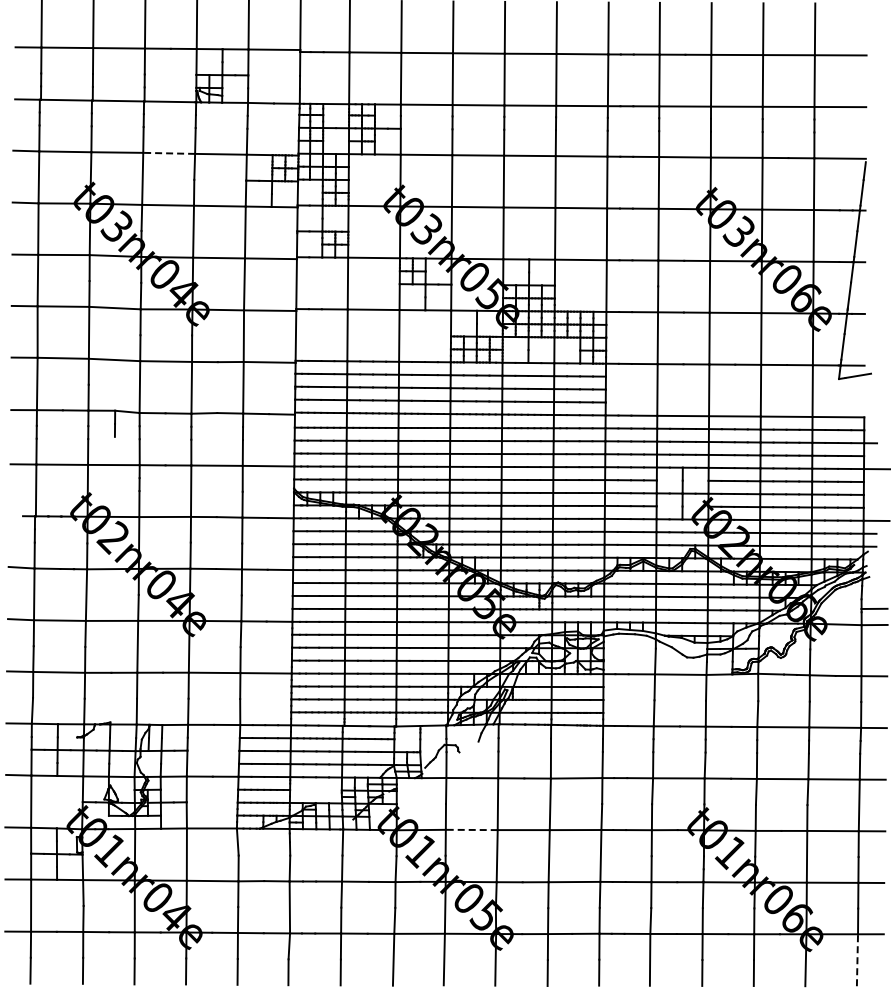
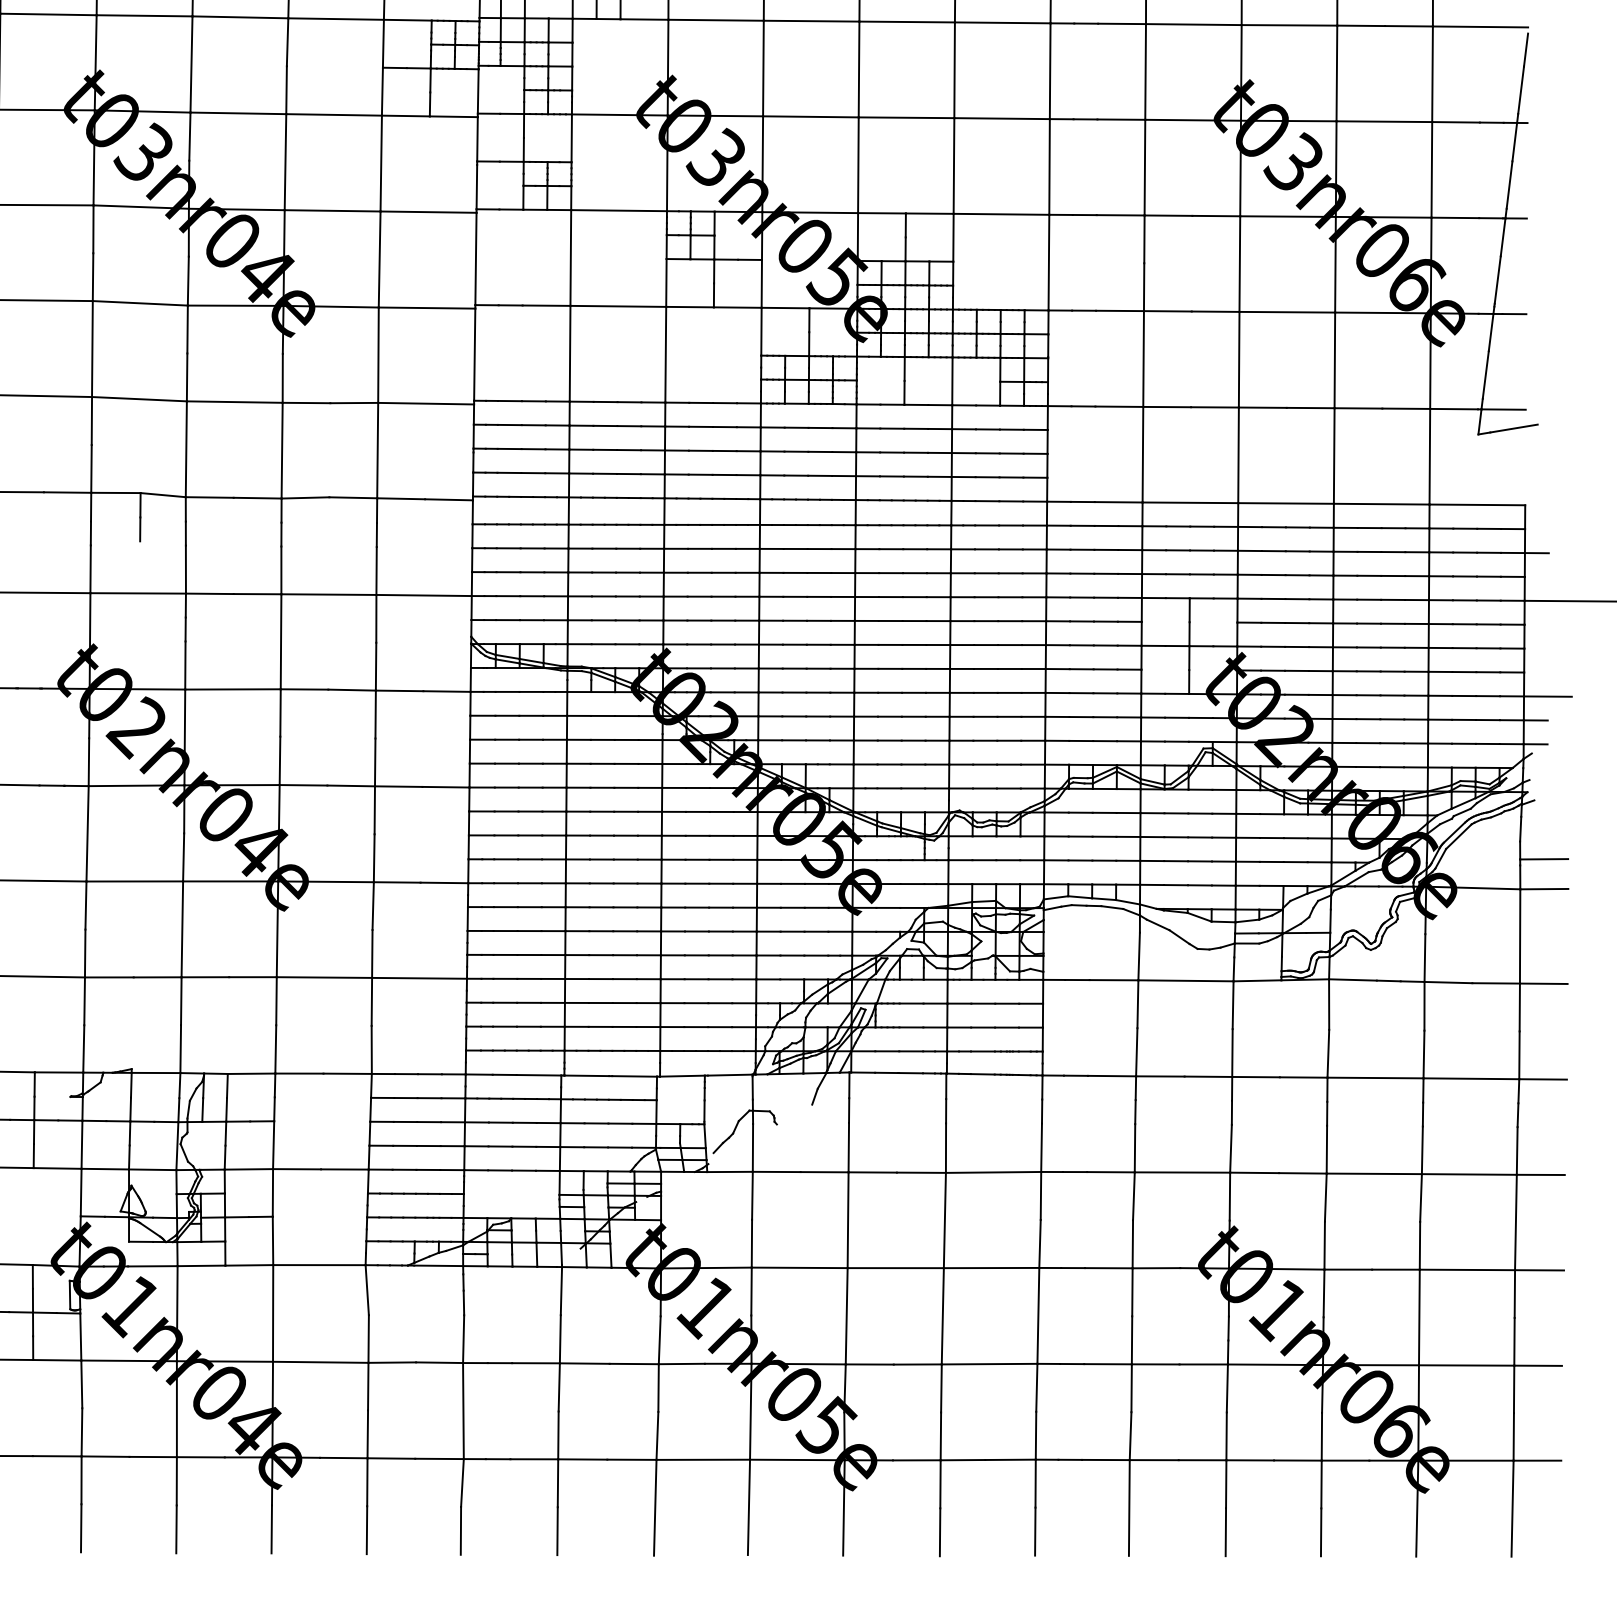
line: (169, 153) -> (240, 17), dashed -> solid
line: (471, 829) -> (799, 1267), dashed -> solid
line: (857, 960) -> (1512, 1509), dashed -> solid

